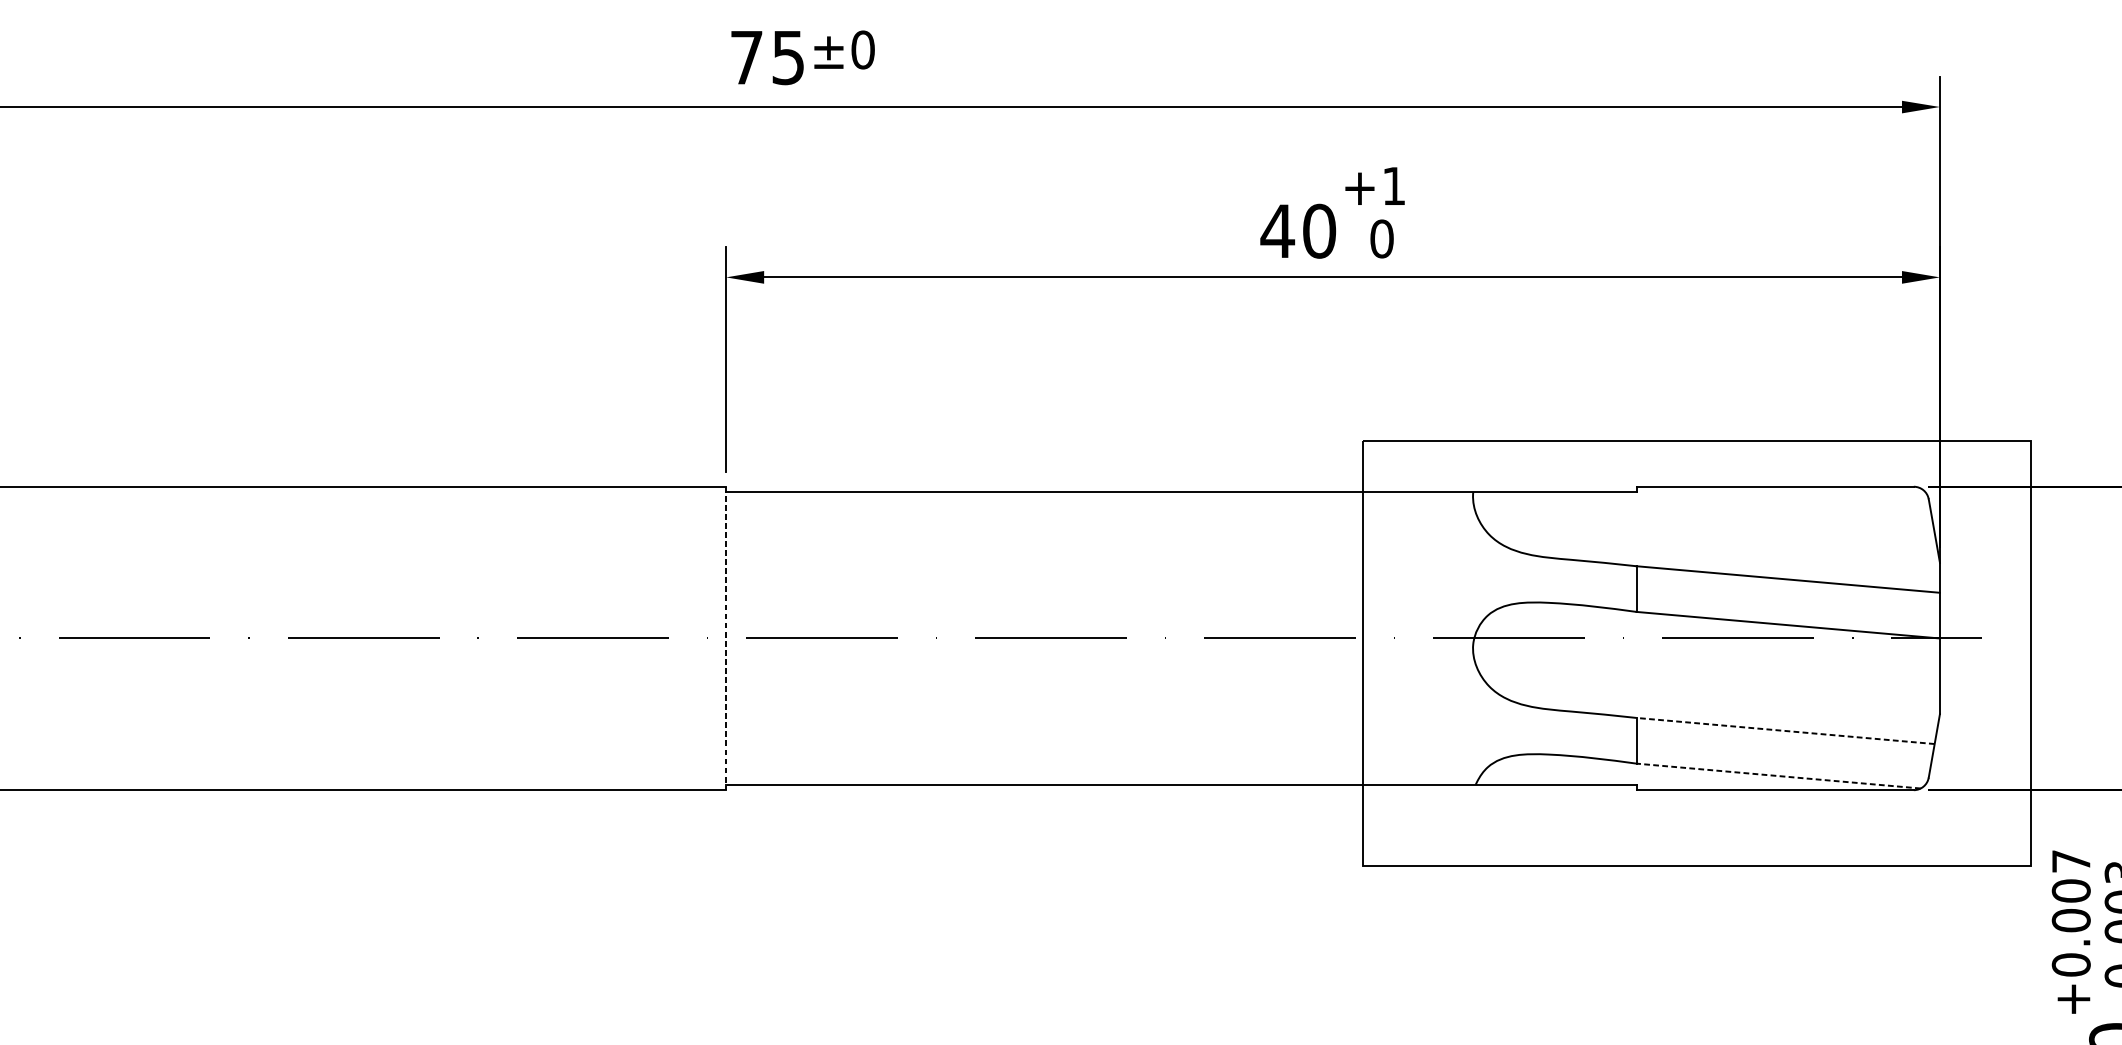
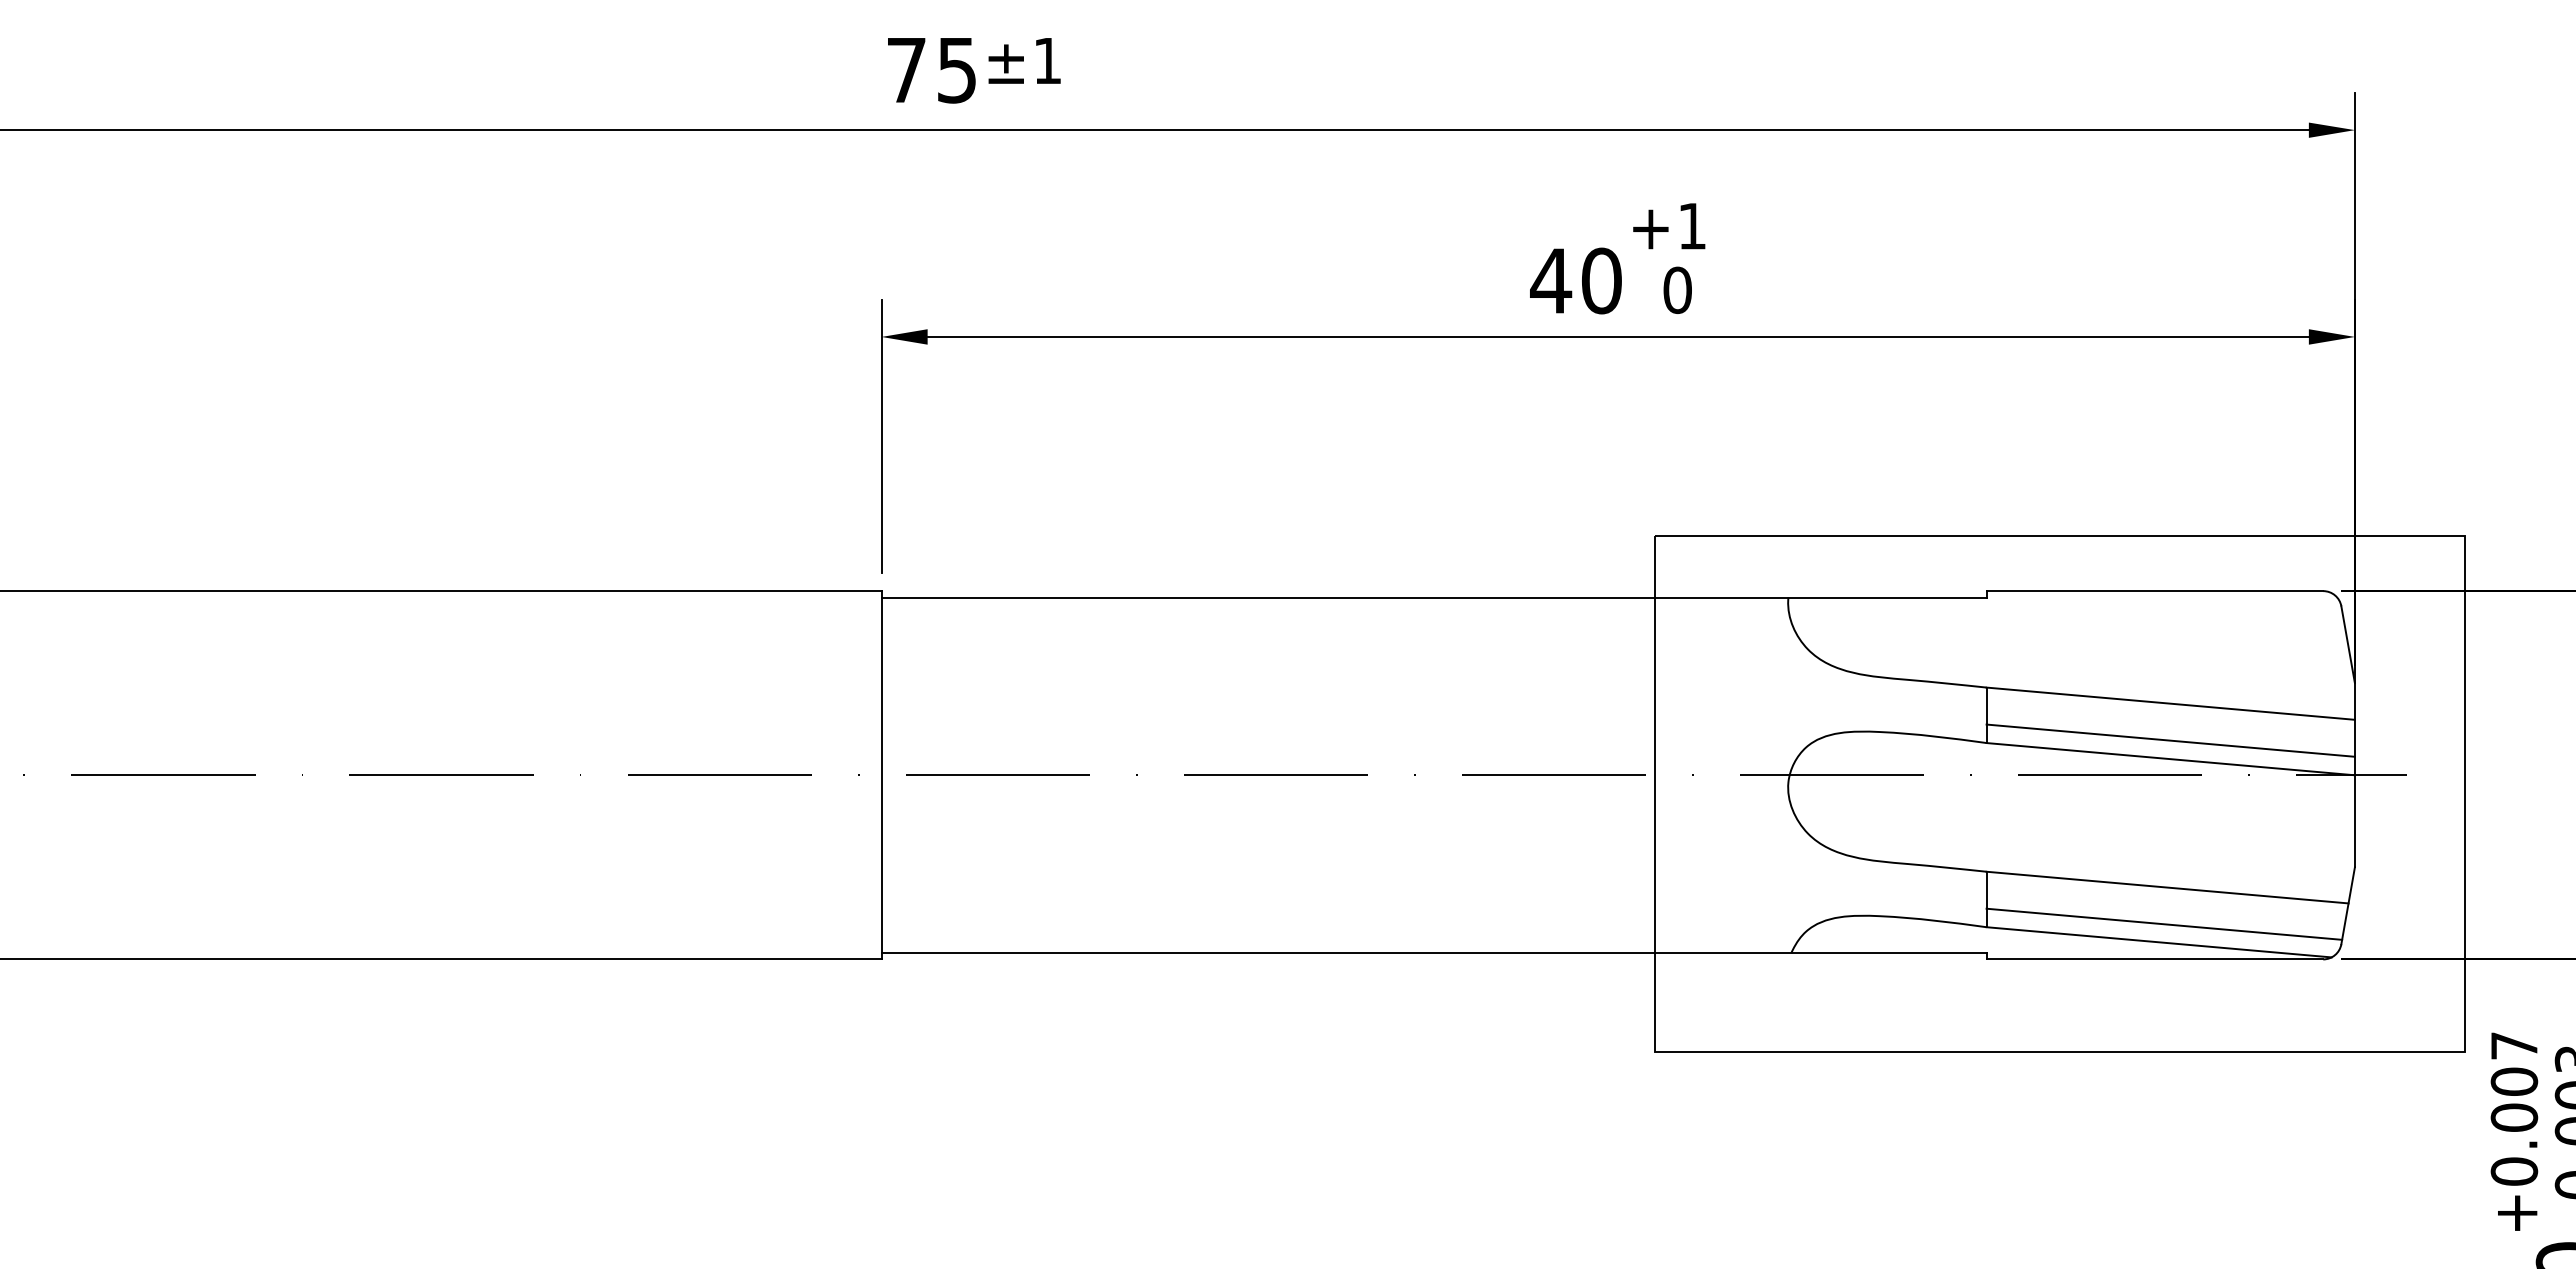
text: (862, 49) -> (1047, 60), ±0 -> ±1
line: (1788, 609) -> (2170, 740), added
line: (726, 638) -> (881, 775), dashed -> solid
line: (1785, 730) -> (2167, 887), dashed -> solid
line: (1783, 760) -> (2164, 923), added
line: (1778, 776) -> (2158, 942), dashed -> solid

